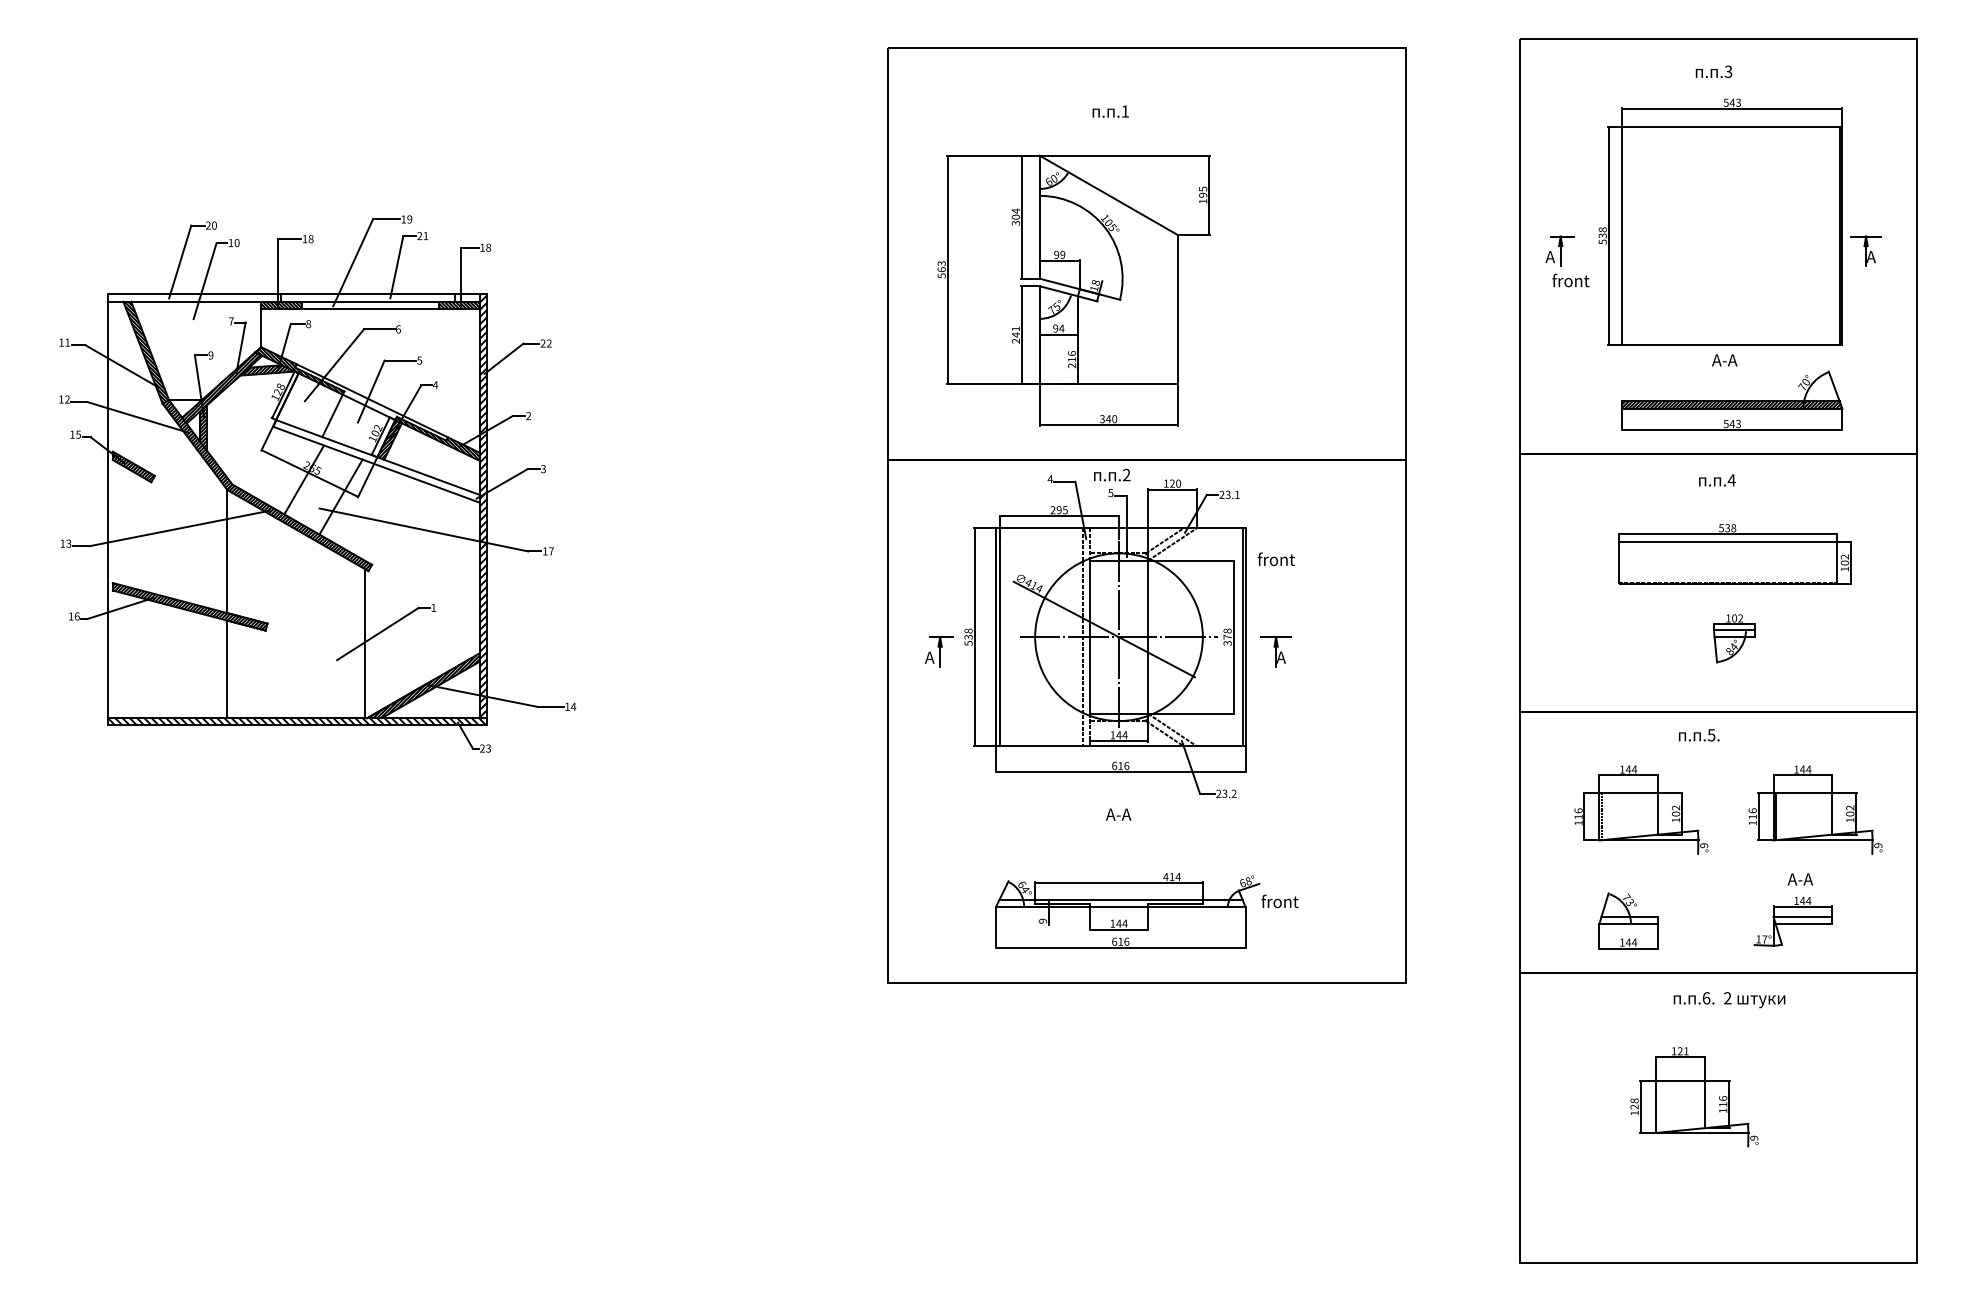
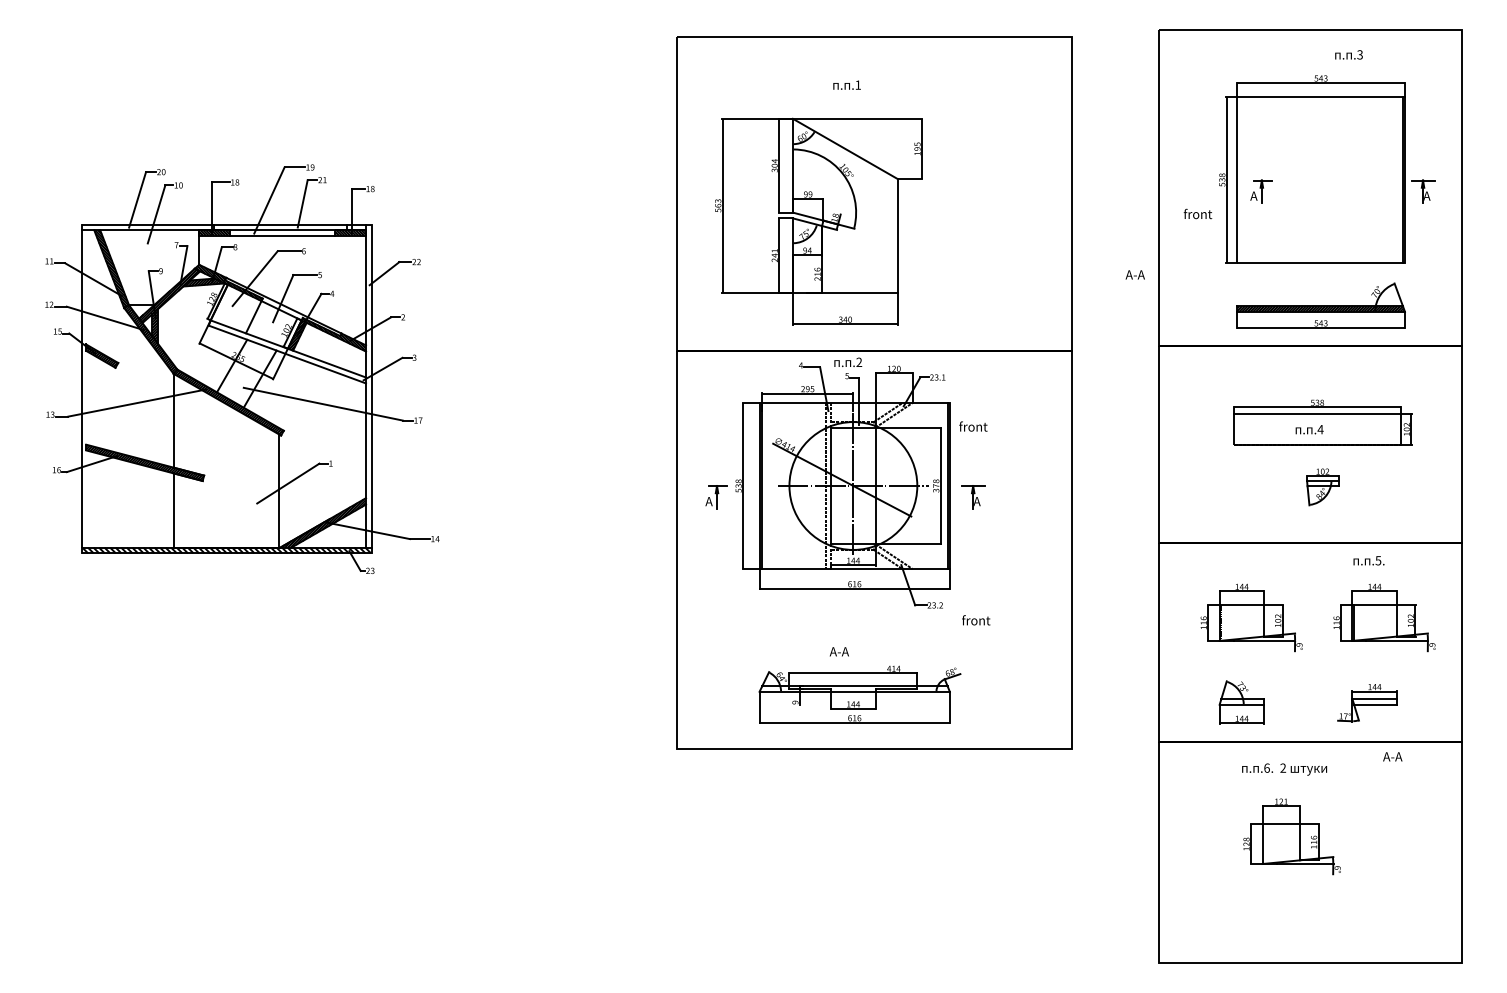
text: (1713, 71) -> (1348, 54), moved
part: (1559, 250) -> (1260, 191), moved
text: (1724, 360) -> (1135, 274), moved
text: (1717, 480) -> (1309, 429), moved
hatch: (483, 506) -> (368, 386), removed
text: (1699, 735) -> (1369, 560), moved
text: (1118, 814) -> (839, 651), moved
text: (1799, 879) -> (1392, 756), moved
text: (1279, 901) -> (975, 620), moved
text: (1729, 1000) -> (1284, 769), moved

